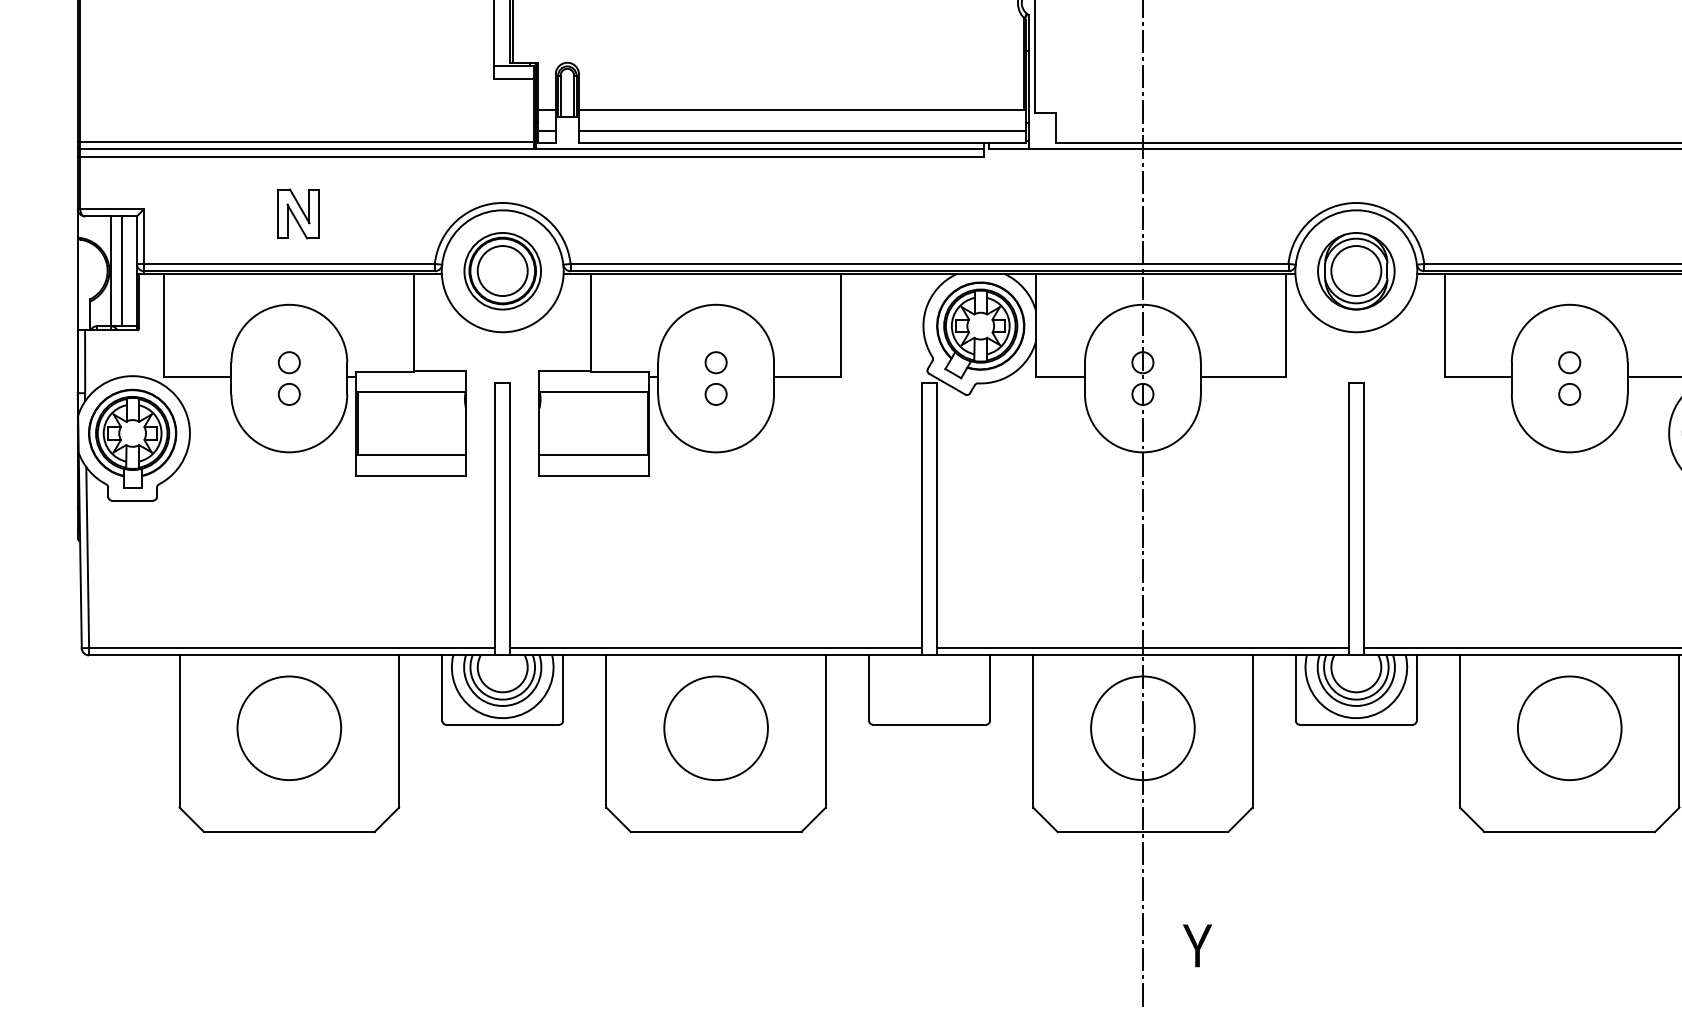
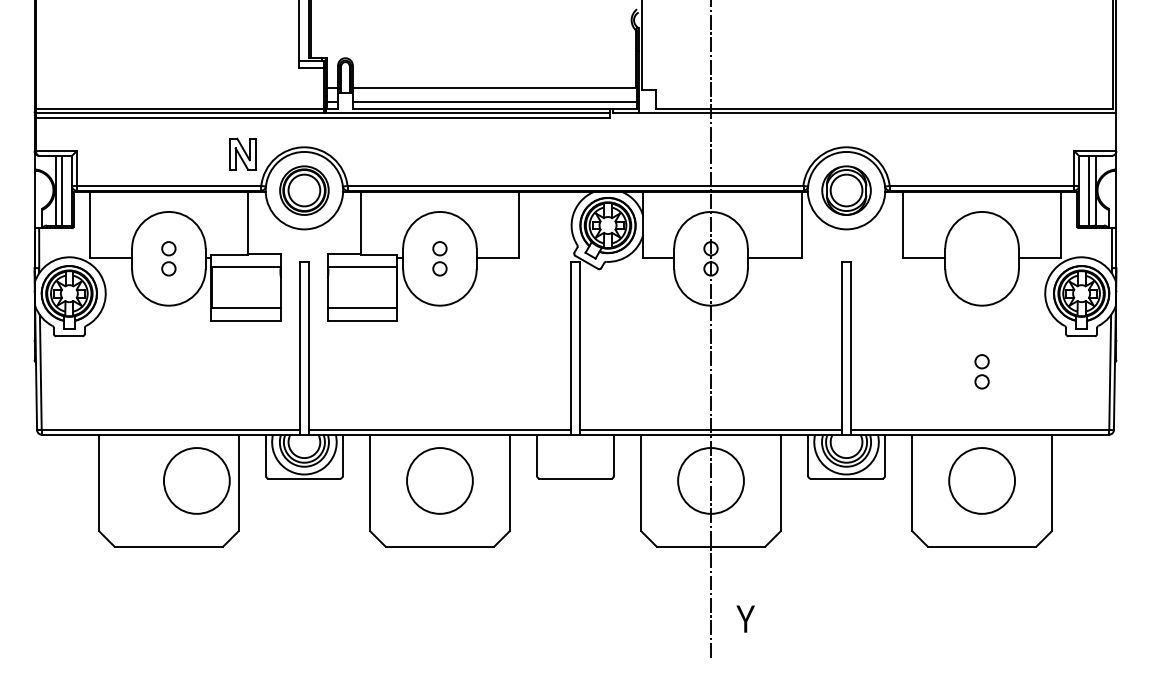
part: (298, 212) -> (242, 153), moved
part: (1568, 378) -> (981, 371), moved
circle: (288, 727) -> (196, 480), moved

